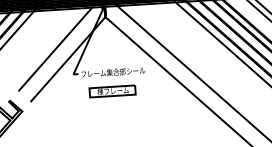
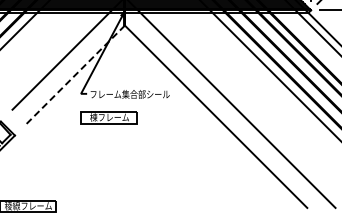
line: (68, 59) -> (75, 75), solid -> dashed
part: (112, 91) -> (108, 117), moved

